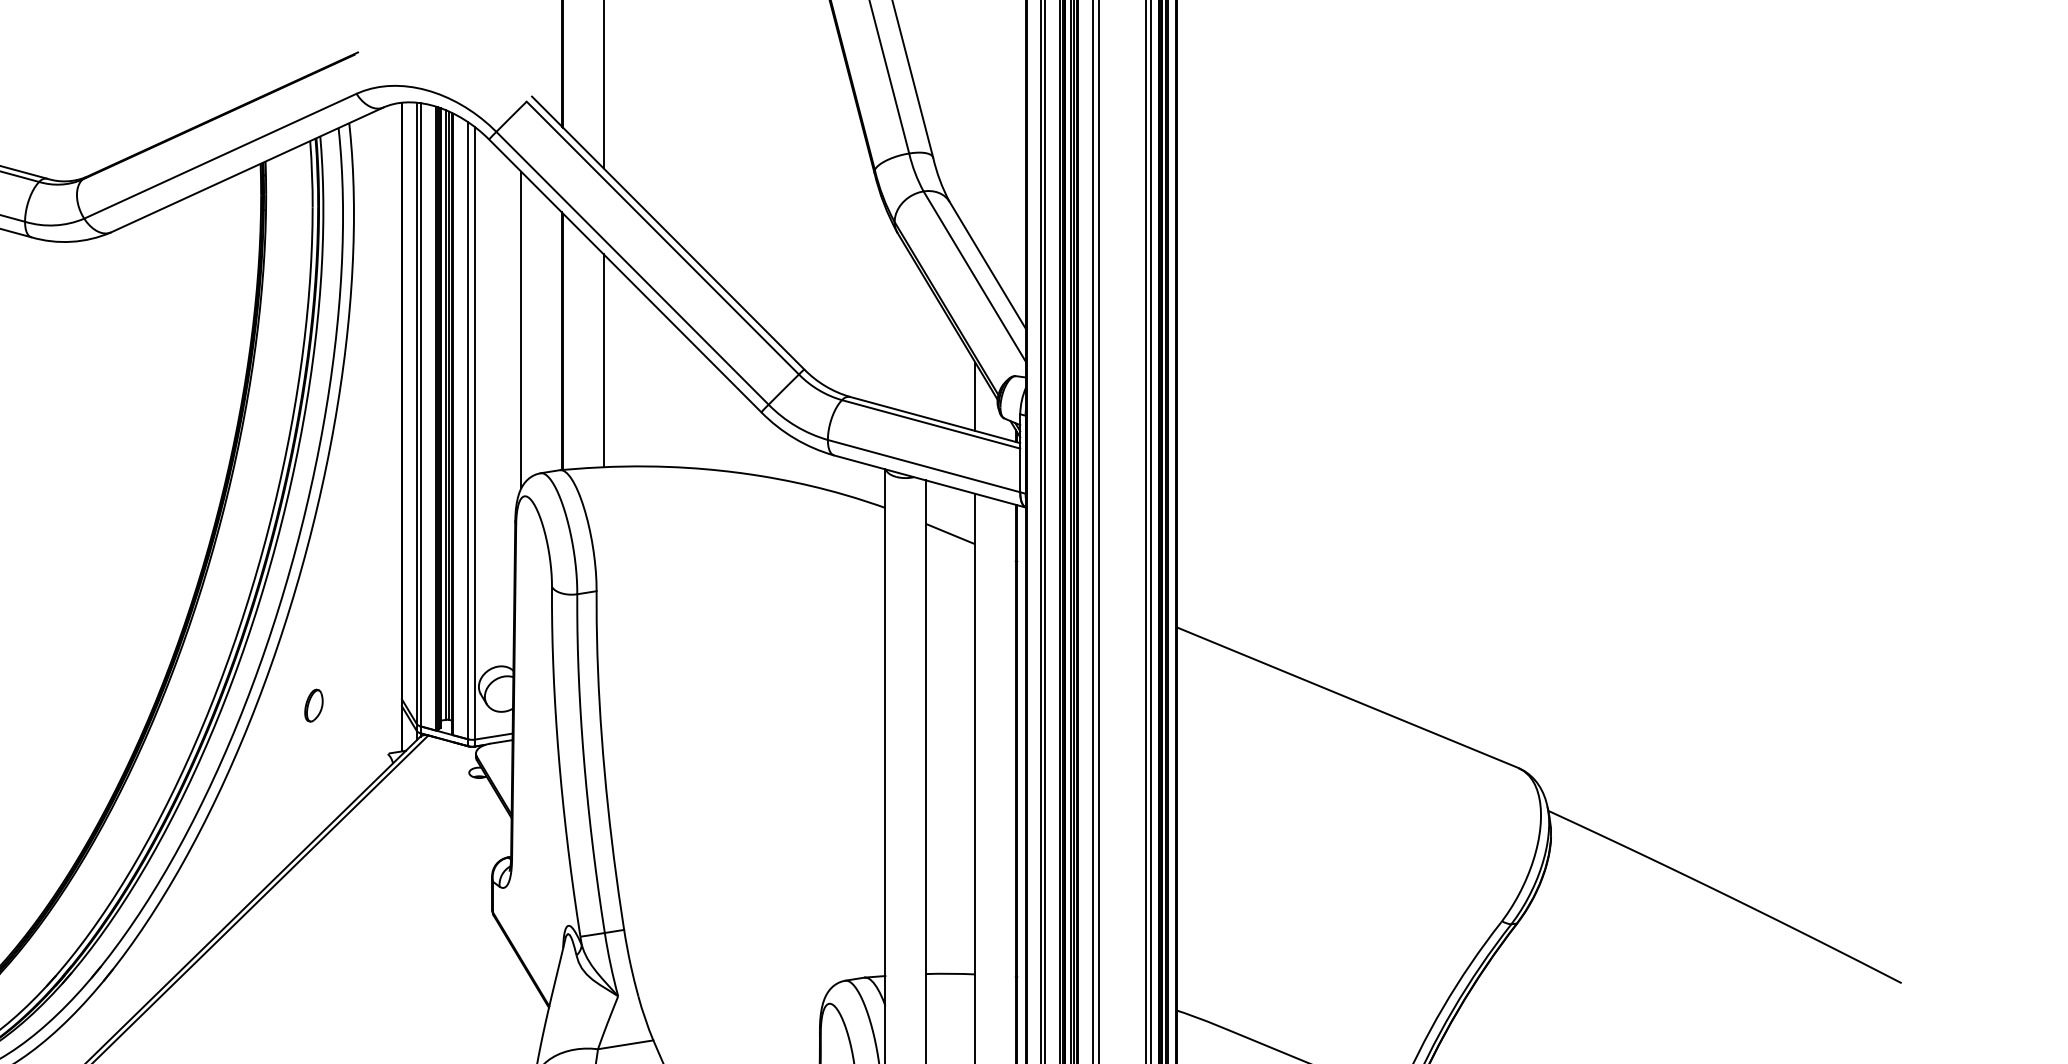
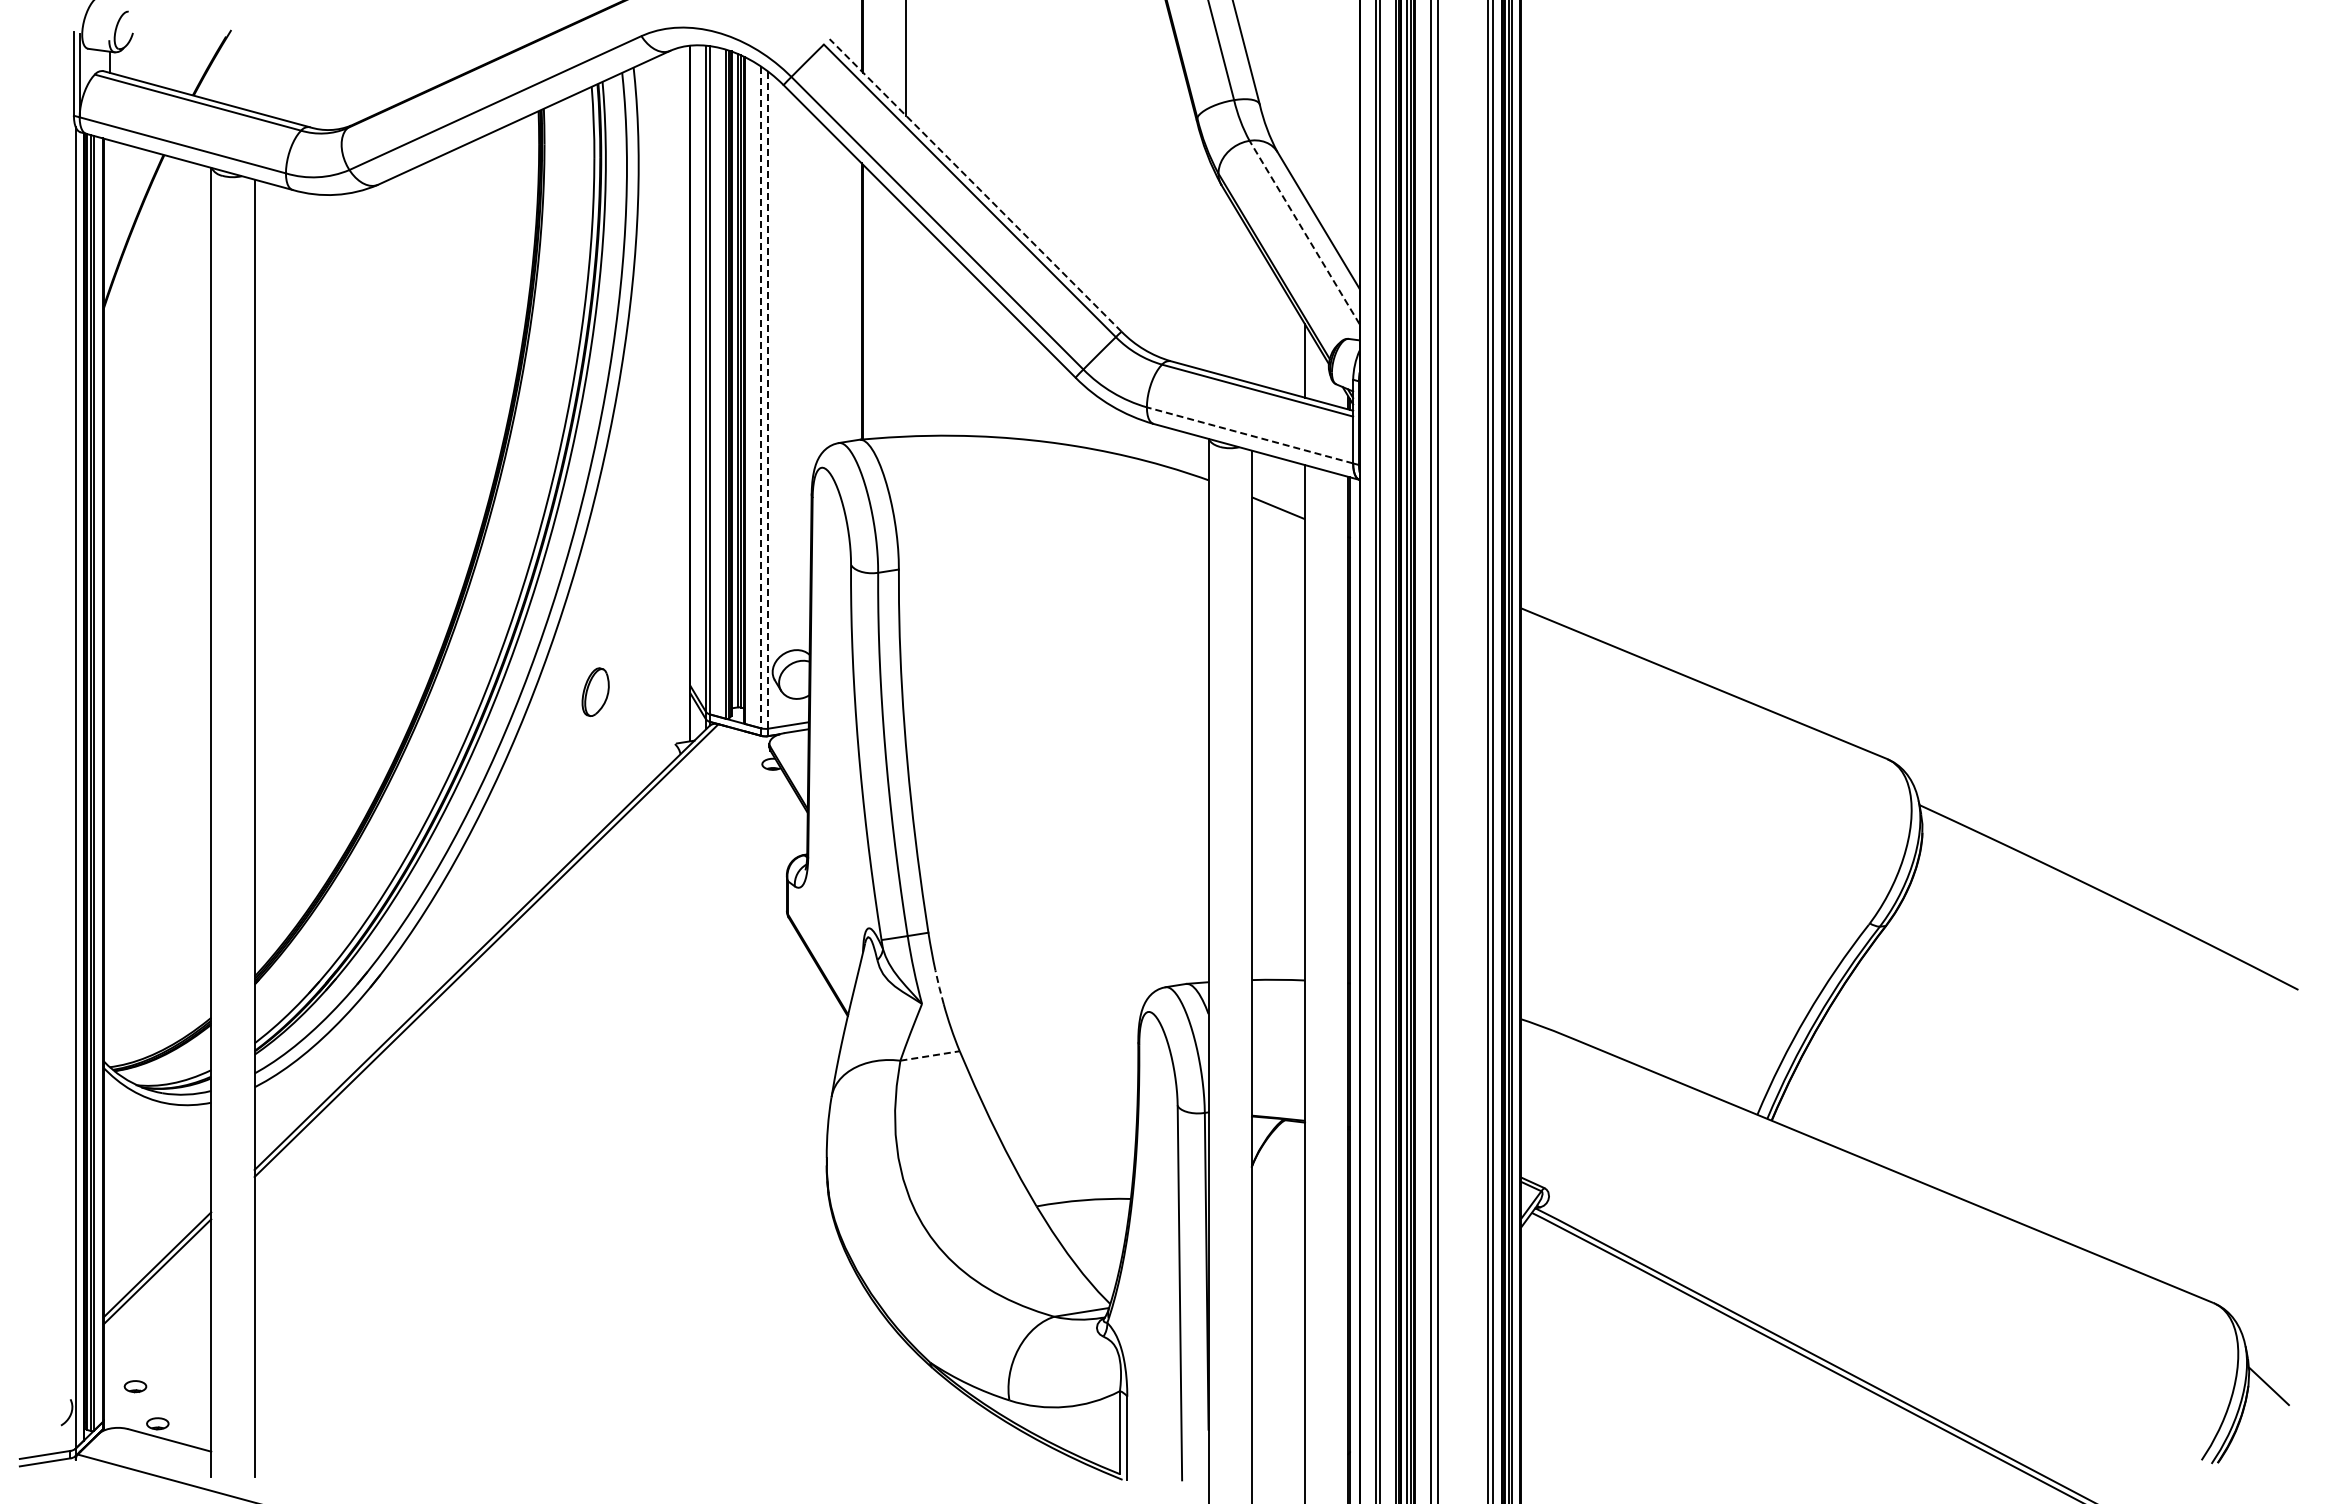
line: (668, 233) -> (975, 185), solid -> dashed
line: (974, 276) -> (1304, 232), solid -> dashed
line: (521, 330) -> (818, 289), removed
line: (603, 360) -> (906, 322), removed
line: (468, 430) -> (761, 397), solid -> dashed
line: (475, 433) -> (768, 400), solid -> dashed
line: (924, 466) -> (1250, 435), solid -> dashed
part: (313, 705) -> (595, 692), size x1.4
line: (634, 980) -> (939, 987), solid -> dashed
line: (626, 1044) -> (930, 1055), solid -> dashed

